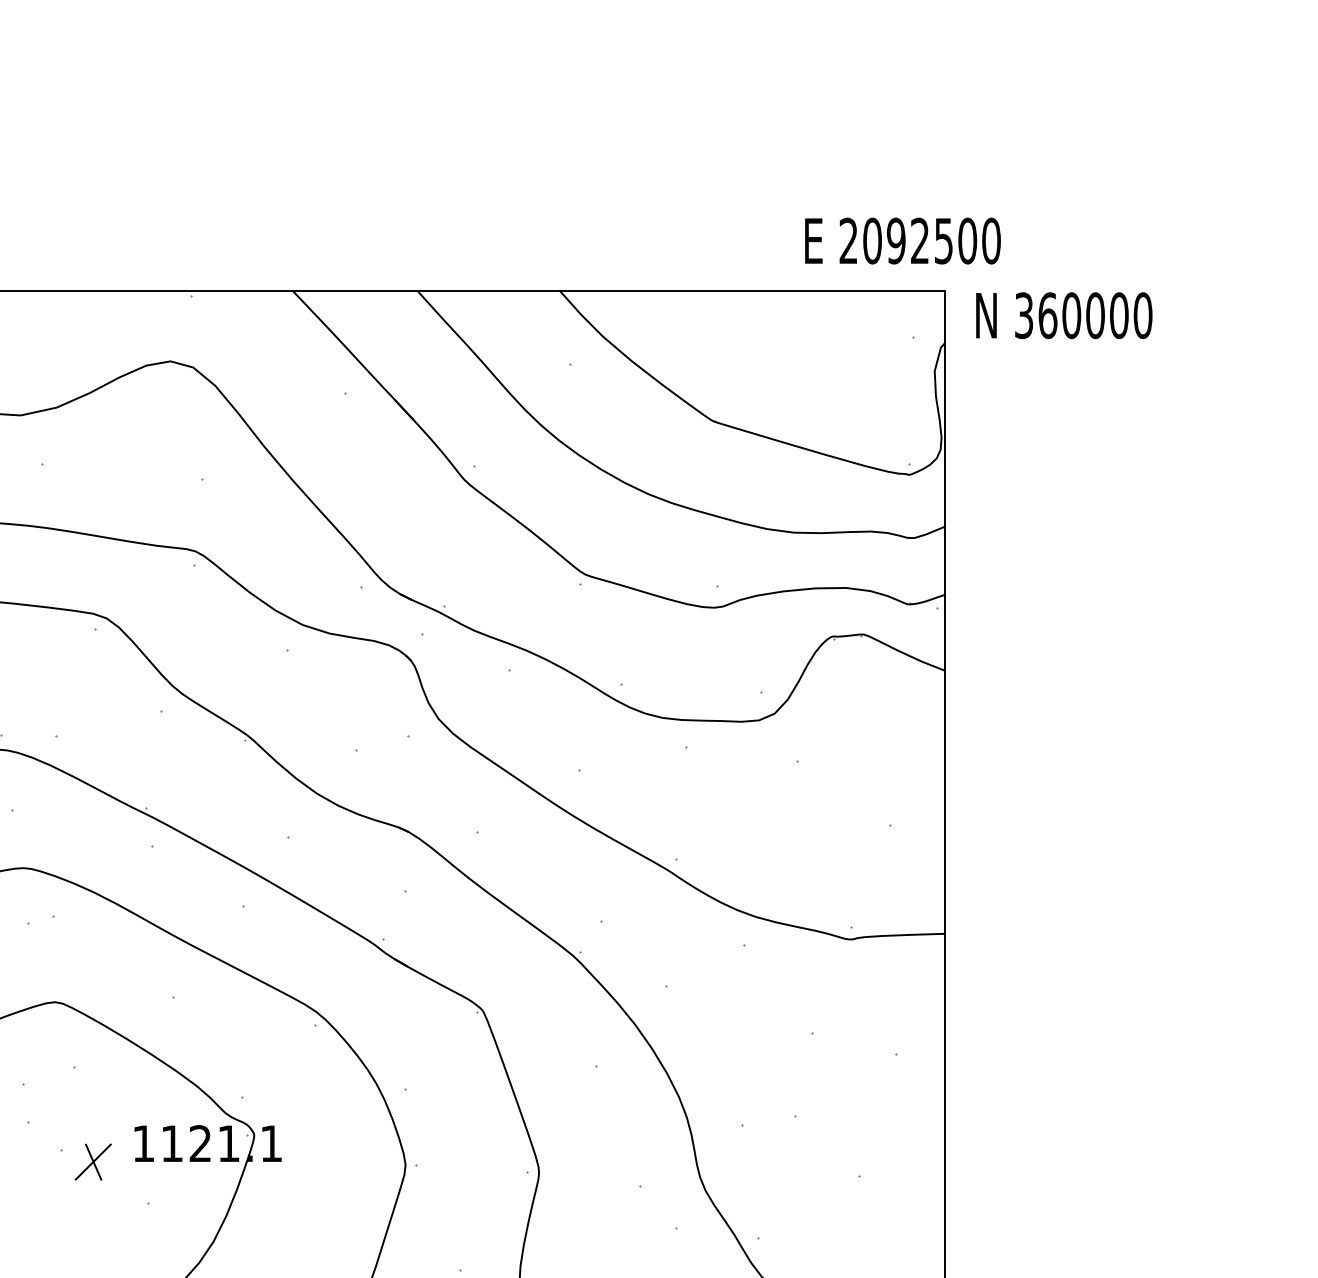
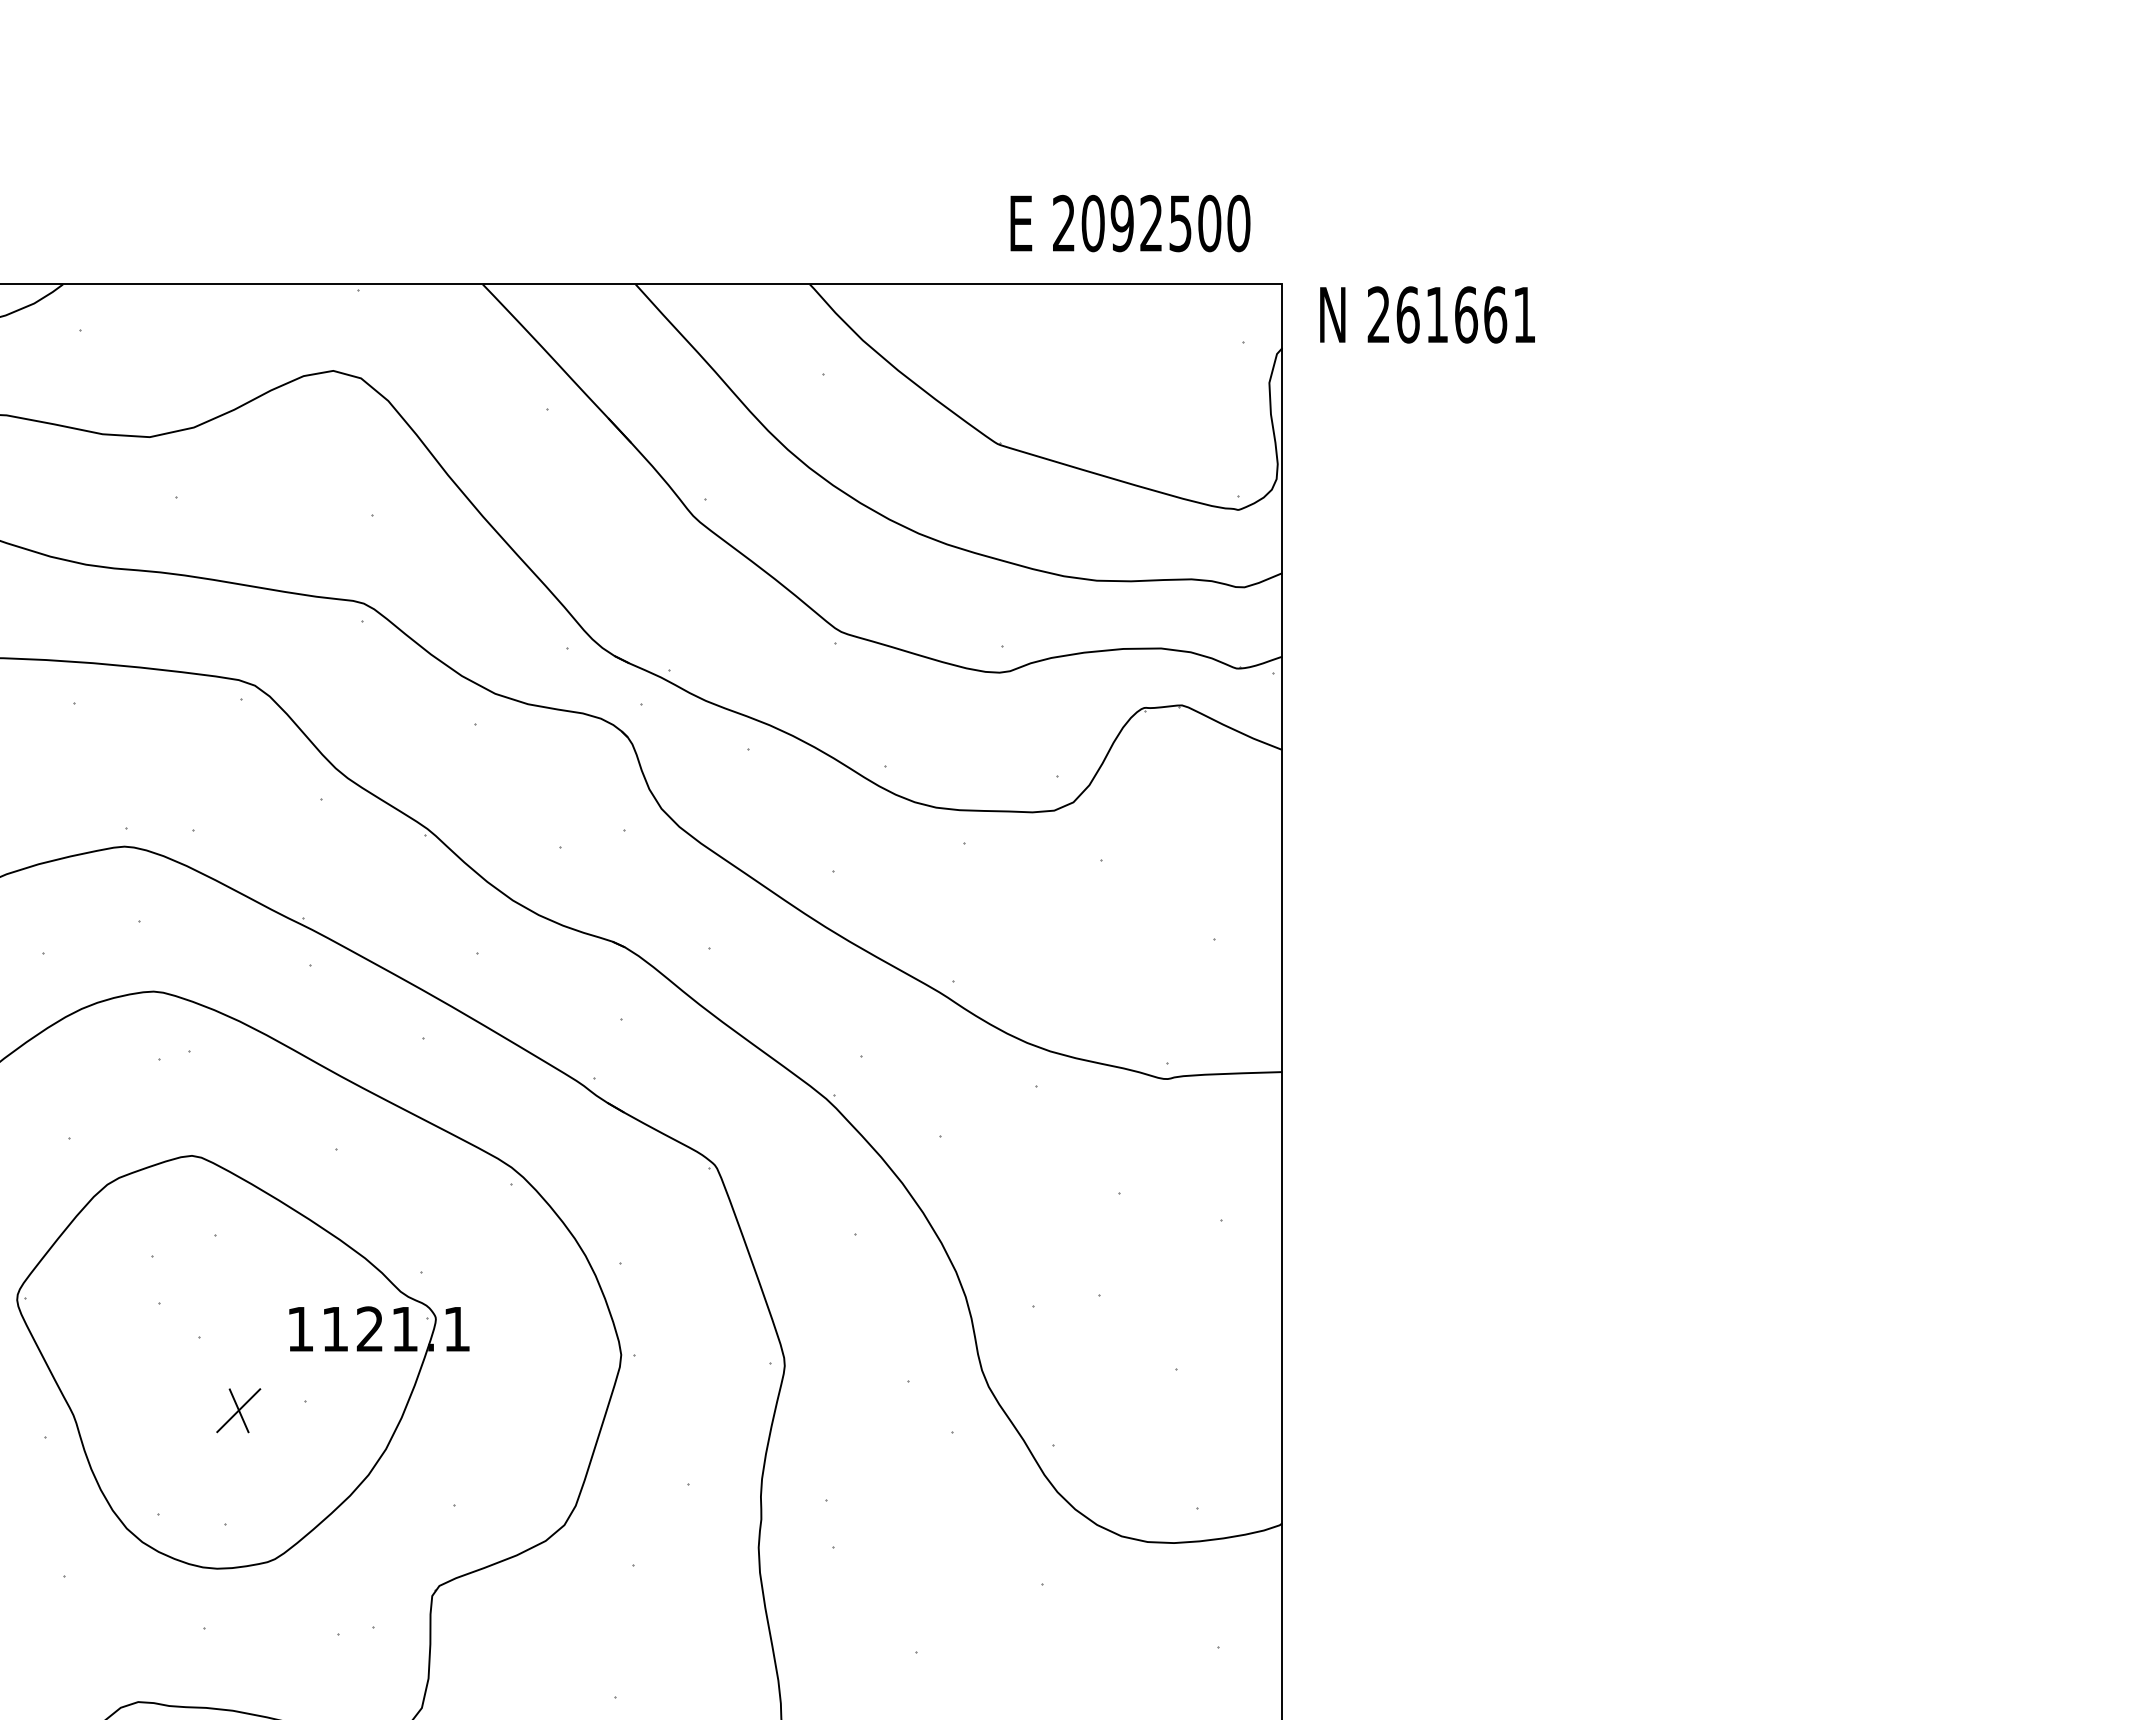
text: (902, 241) -> (1130, 223), moved
text: (1083, 315) -> (1451, 314), 360000 -> 261661
part: (93, 1161) -> (238, 1410), moved

